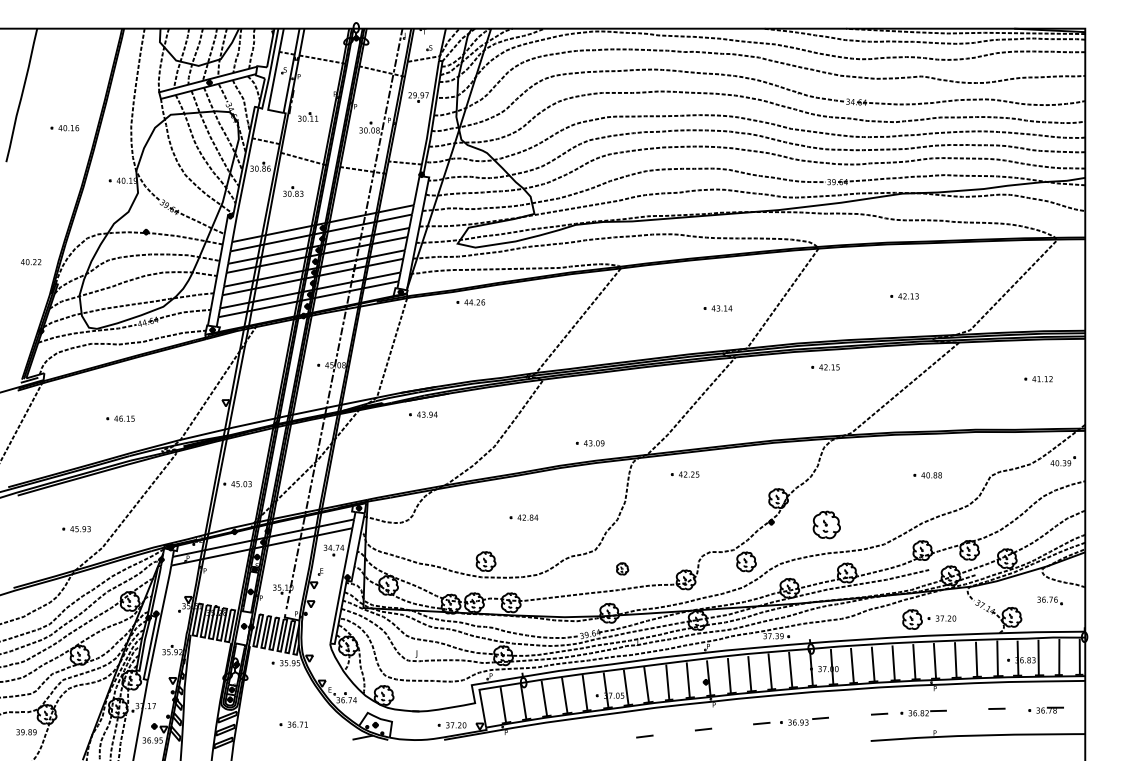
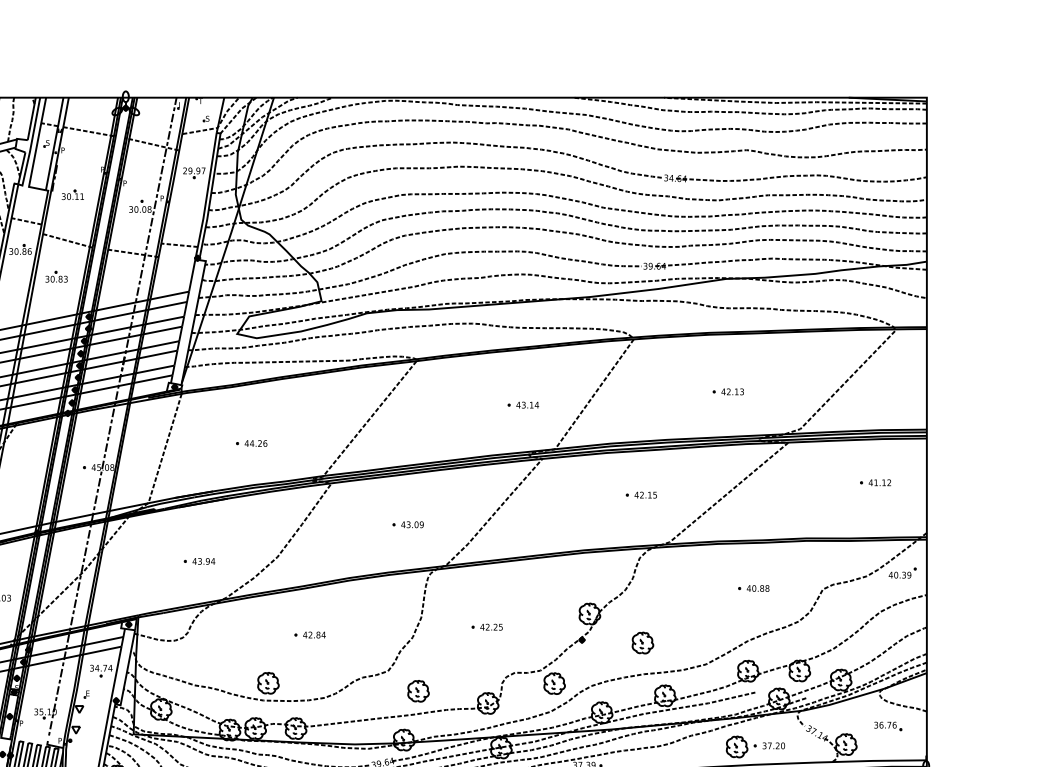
part: (470, 302) -> (251, 443), moved
part: (825, 367) -> (641, 495), moved
part: (423, 414) -> (199, 561), moved
part: (589, 443) -> (407, 524), moved
part: (684, 474) -> (486, 627), moved
part: (826, 524) -> (642, 642), size x0.71
part: (622, 568) -> (418, 690), size x1.67

